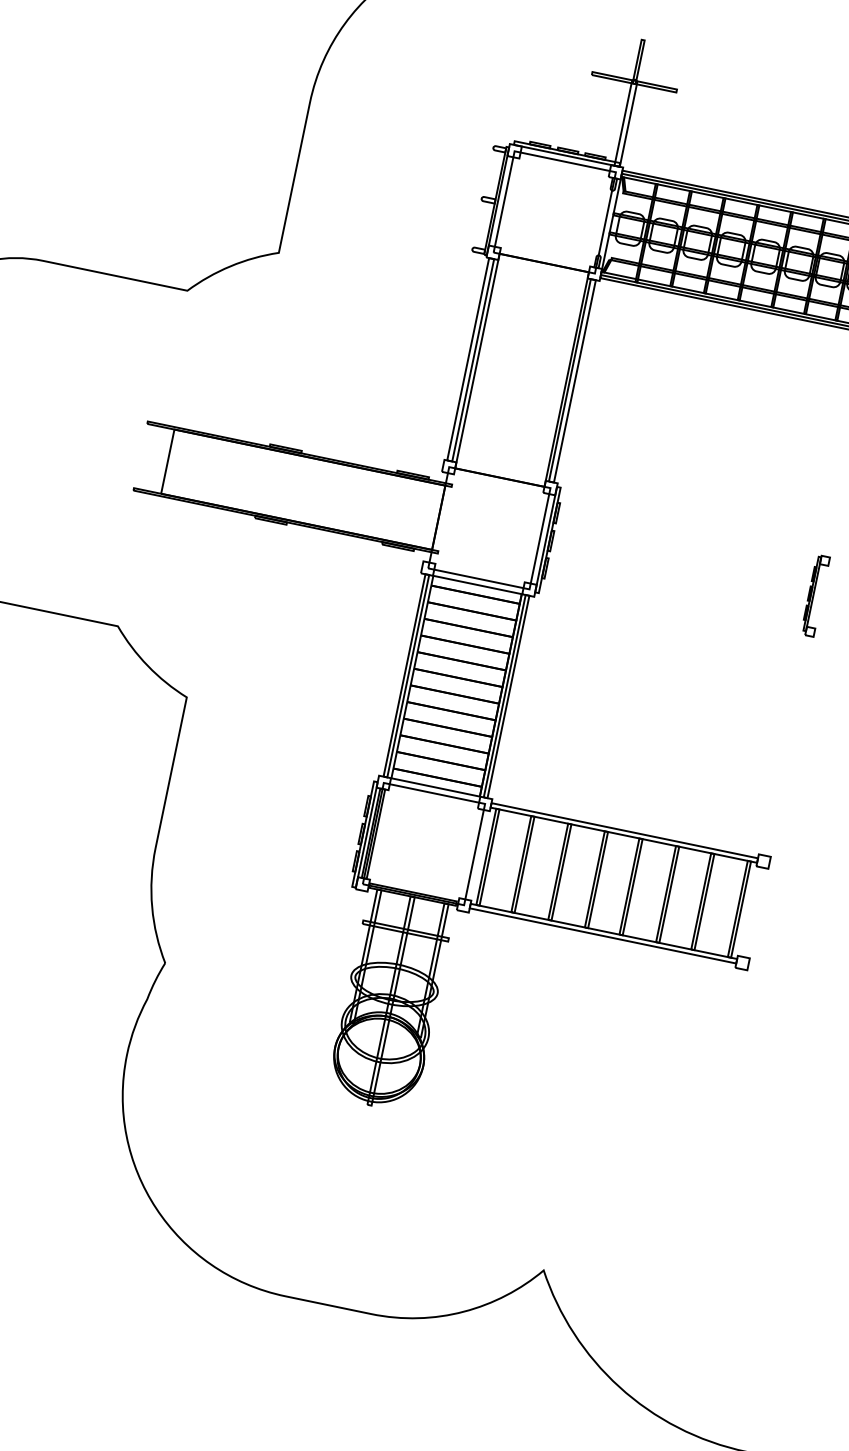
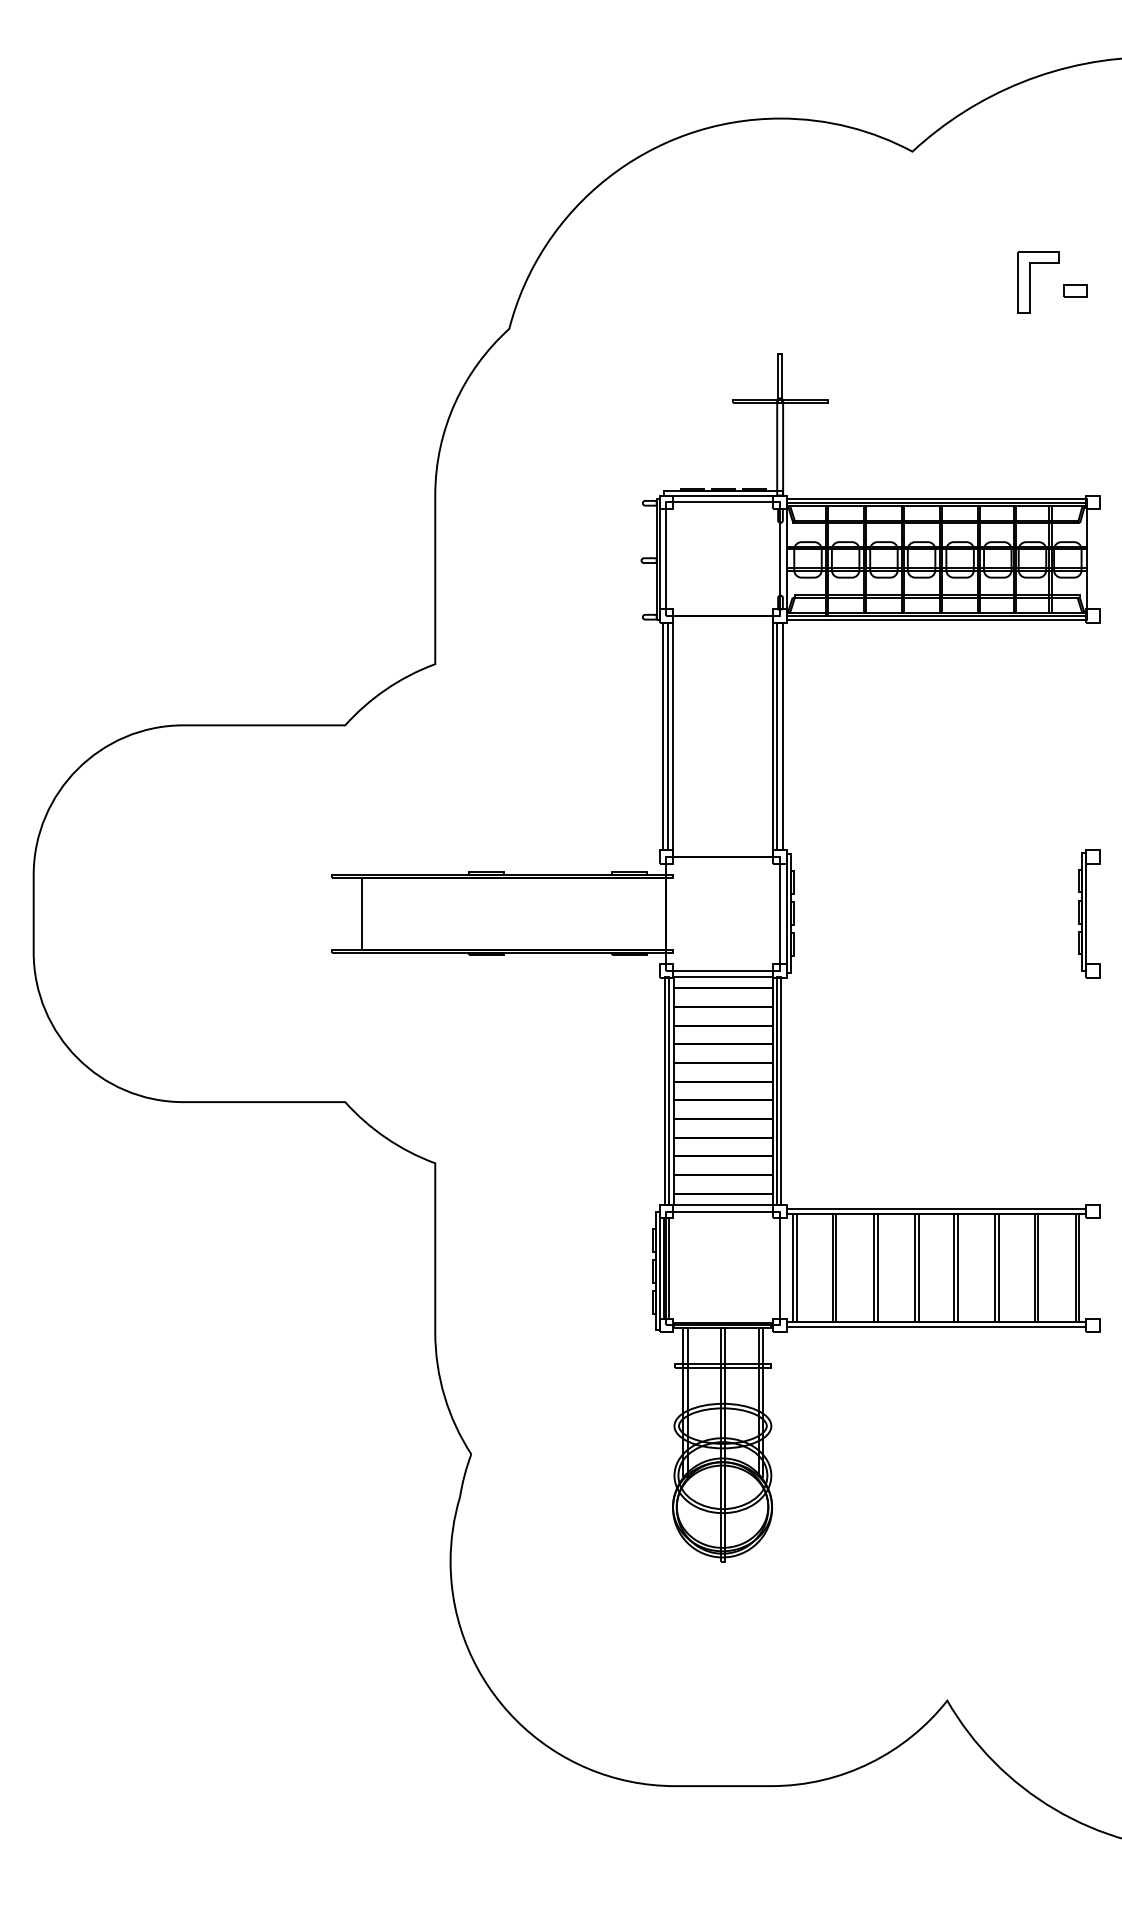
part: (815, 595) -> (1089, 913), size x1.43

